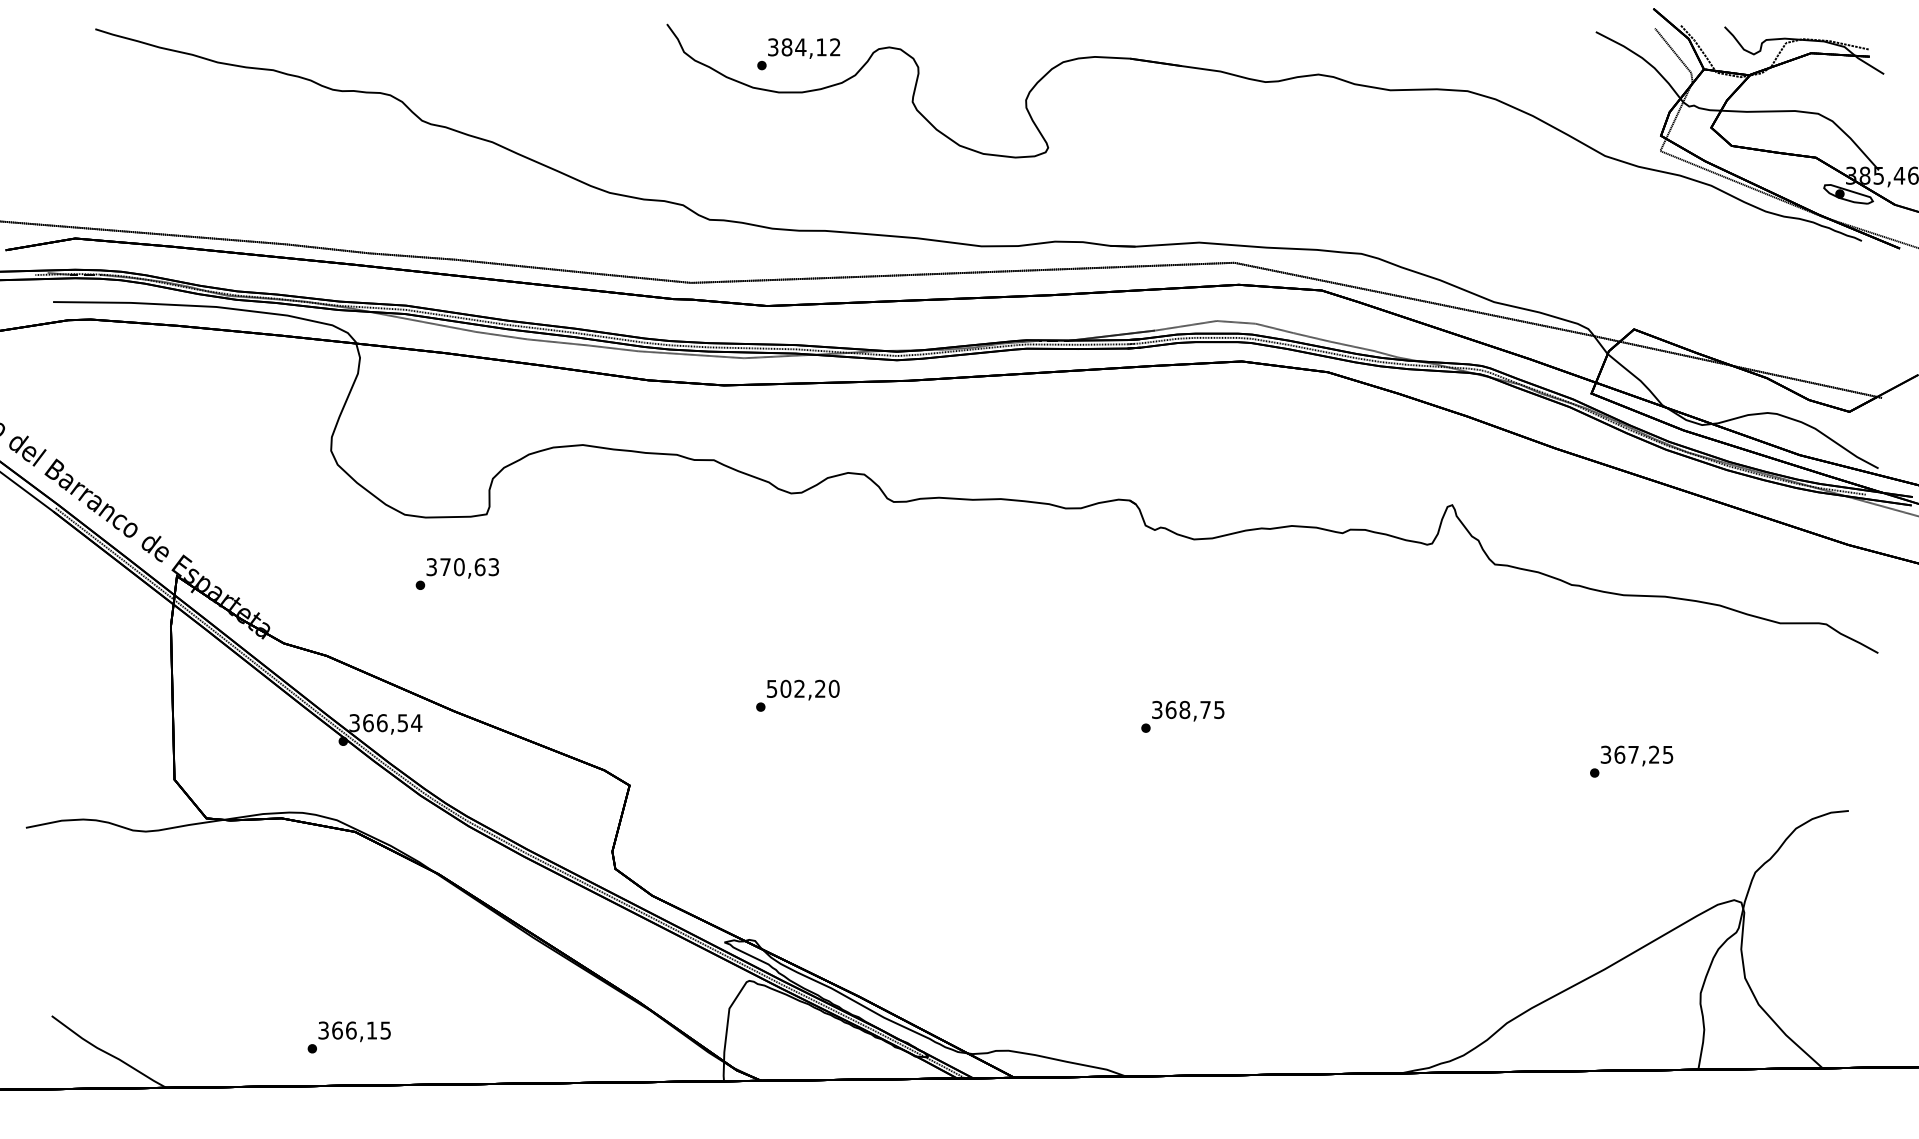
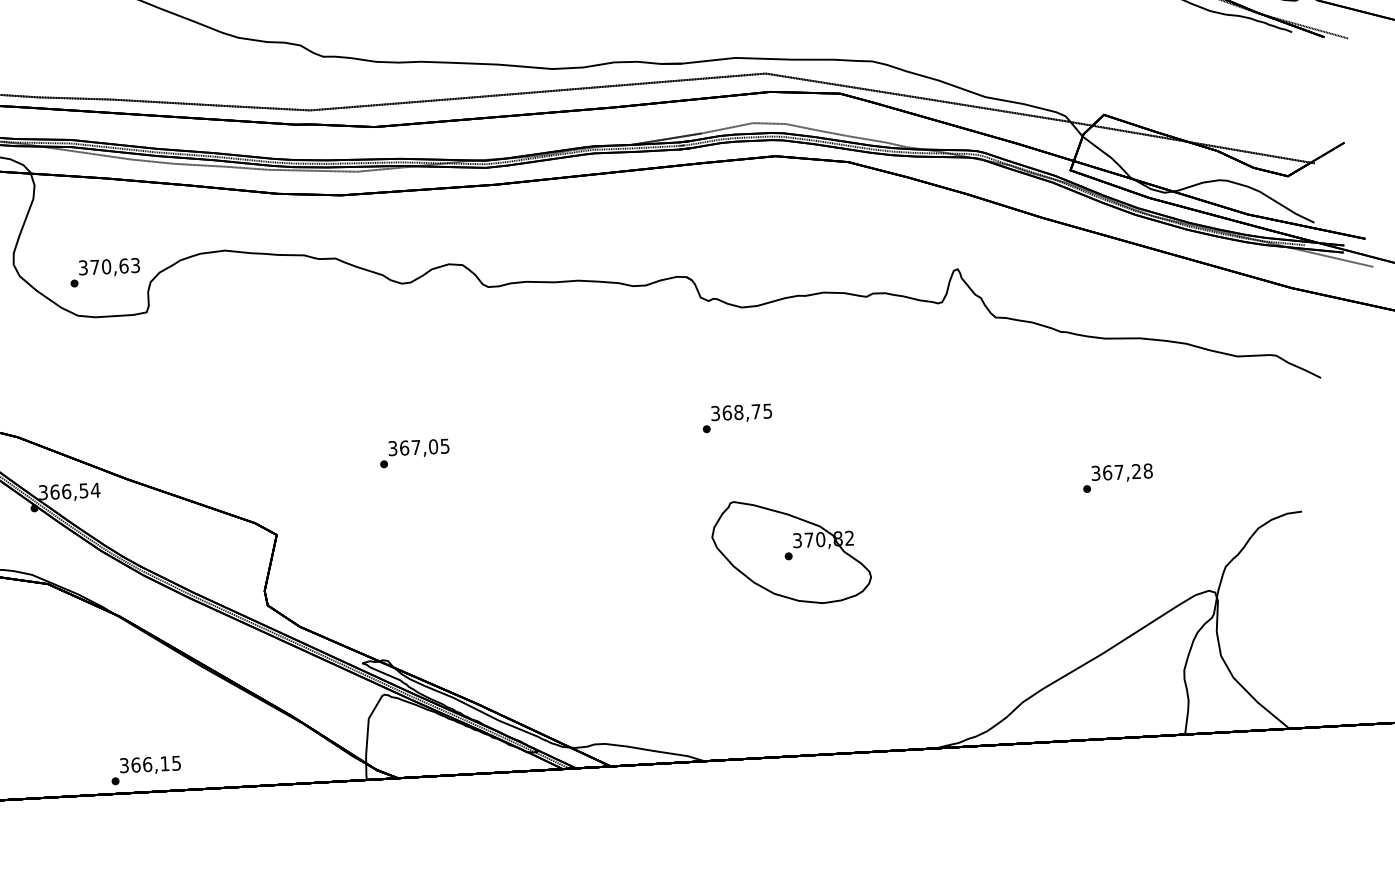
text: (456, 573) -> (104, 272), moved
text: (803, 688) -> (419, 447), 502,20 -> 367,05
text: (1182, 716) -> (737, 418), moved
text: (1667, 754) -> (1147, 470), 367,25 -> 367,28
part: (1240, 832) -> (791, 552), added
text: (348, 1037) -> (145, 770), moved

